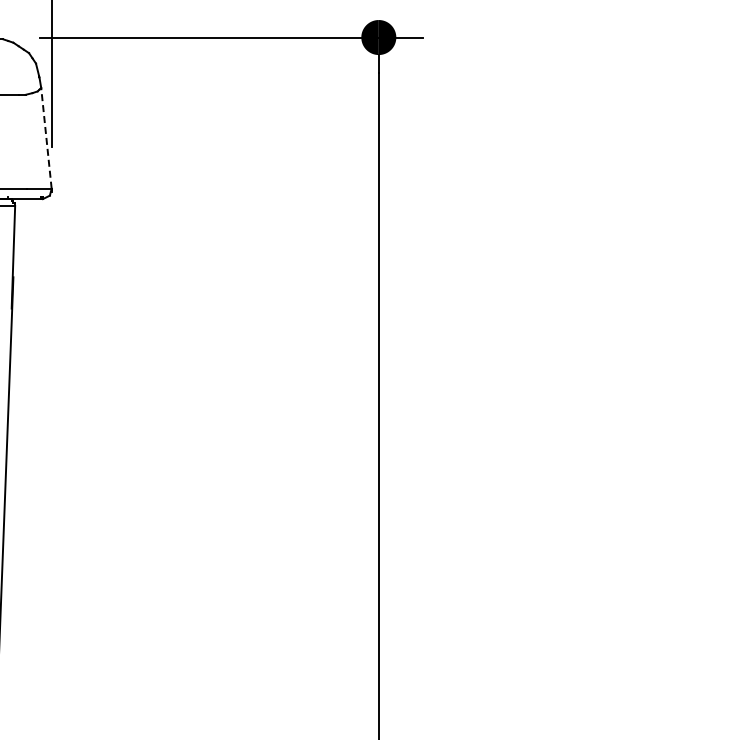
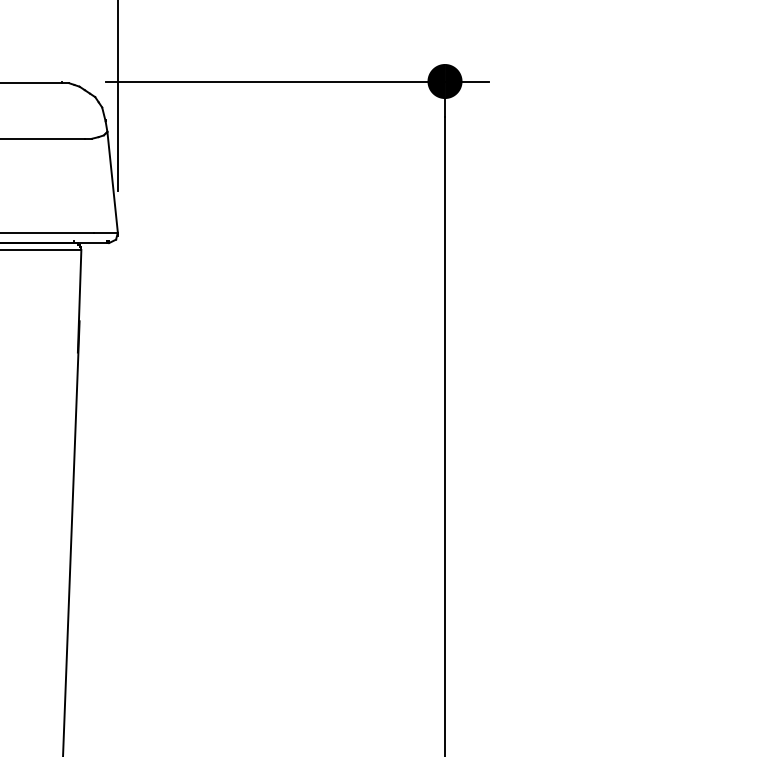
line: (46, 138) -> (112, 182), dashed -> solid

